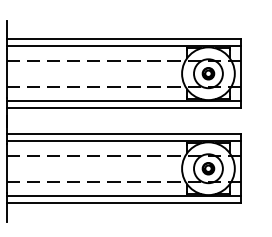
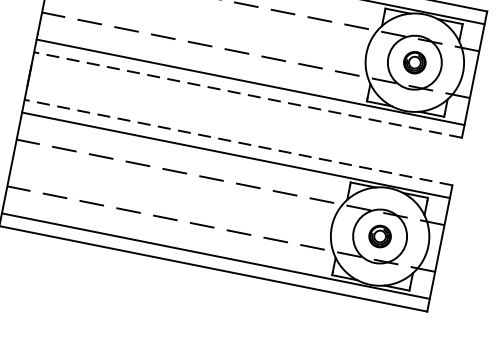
line: (124, 108) -> (248, 95), solid -> dashed
line: (124, 134) -> (238, 143), solid -> dashed

